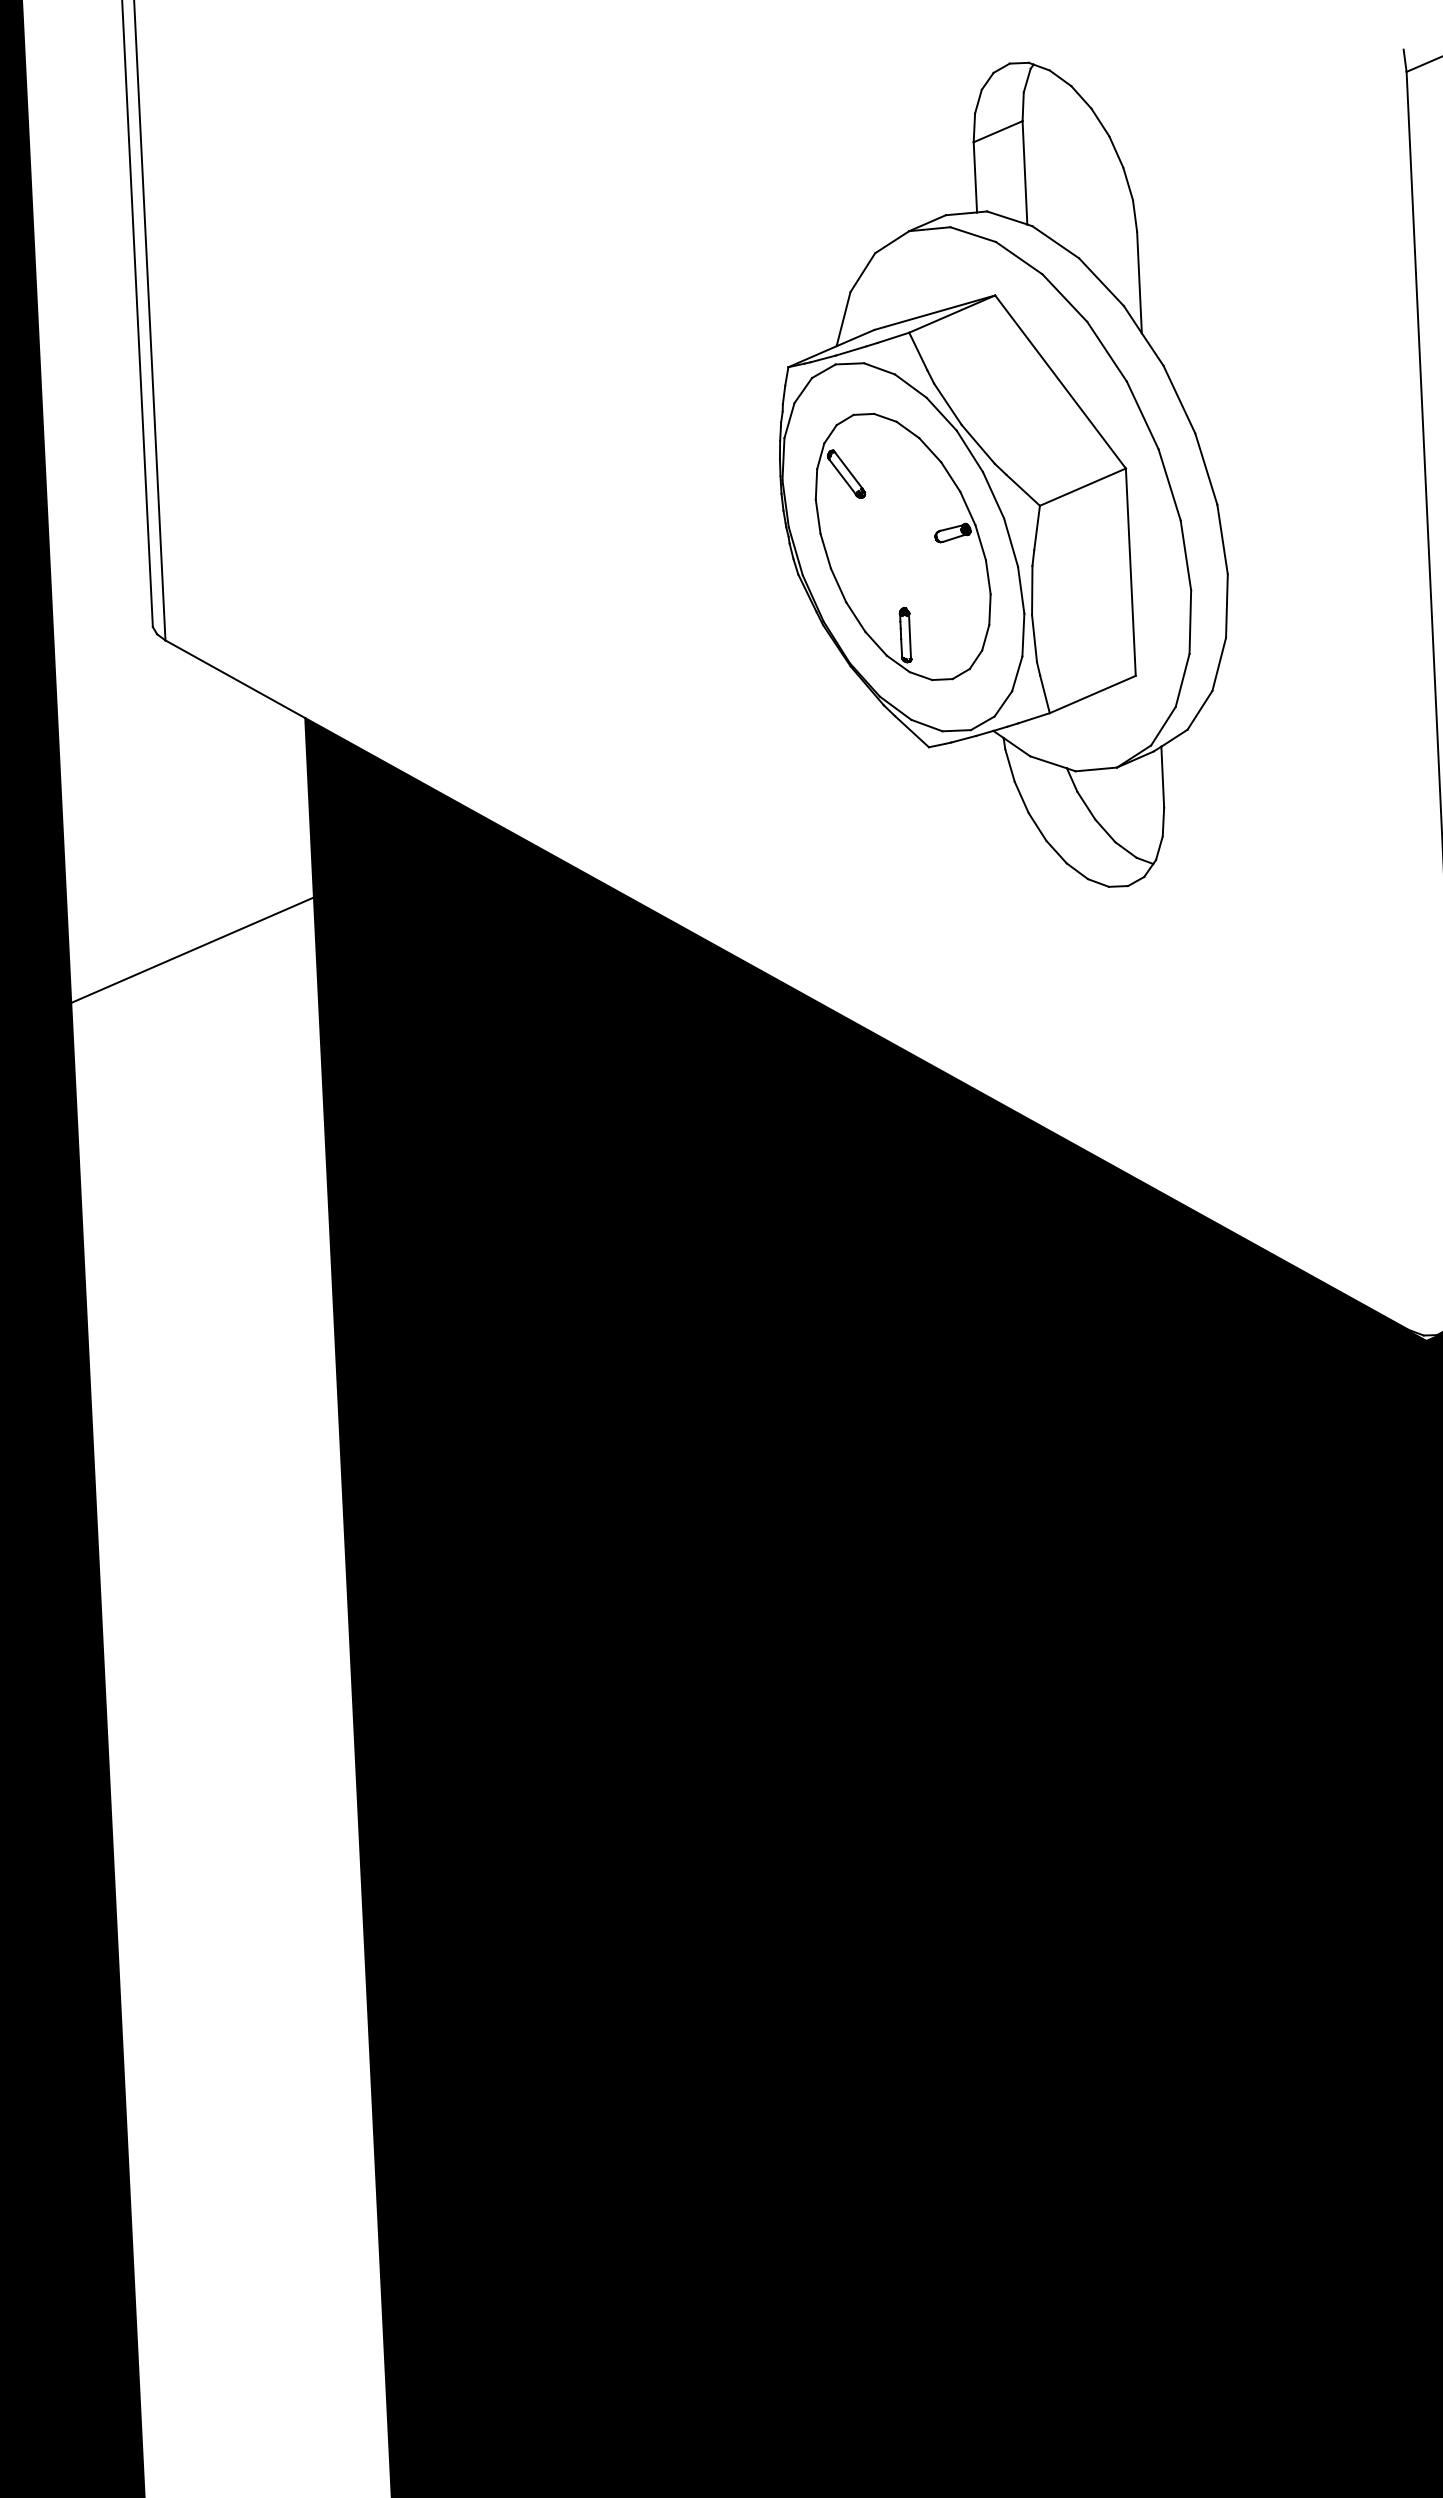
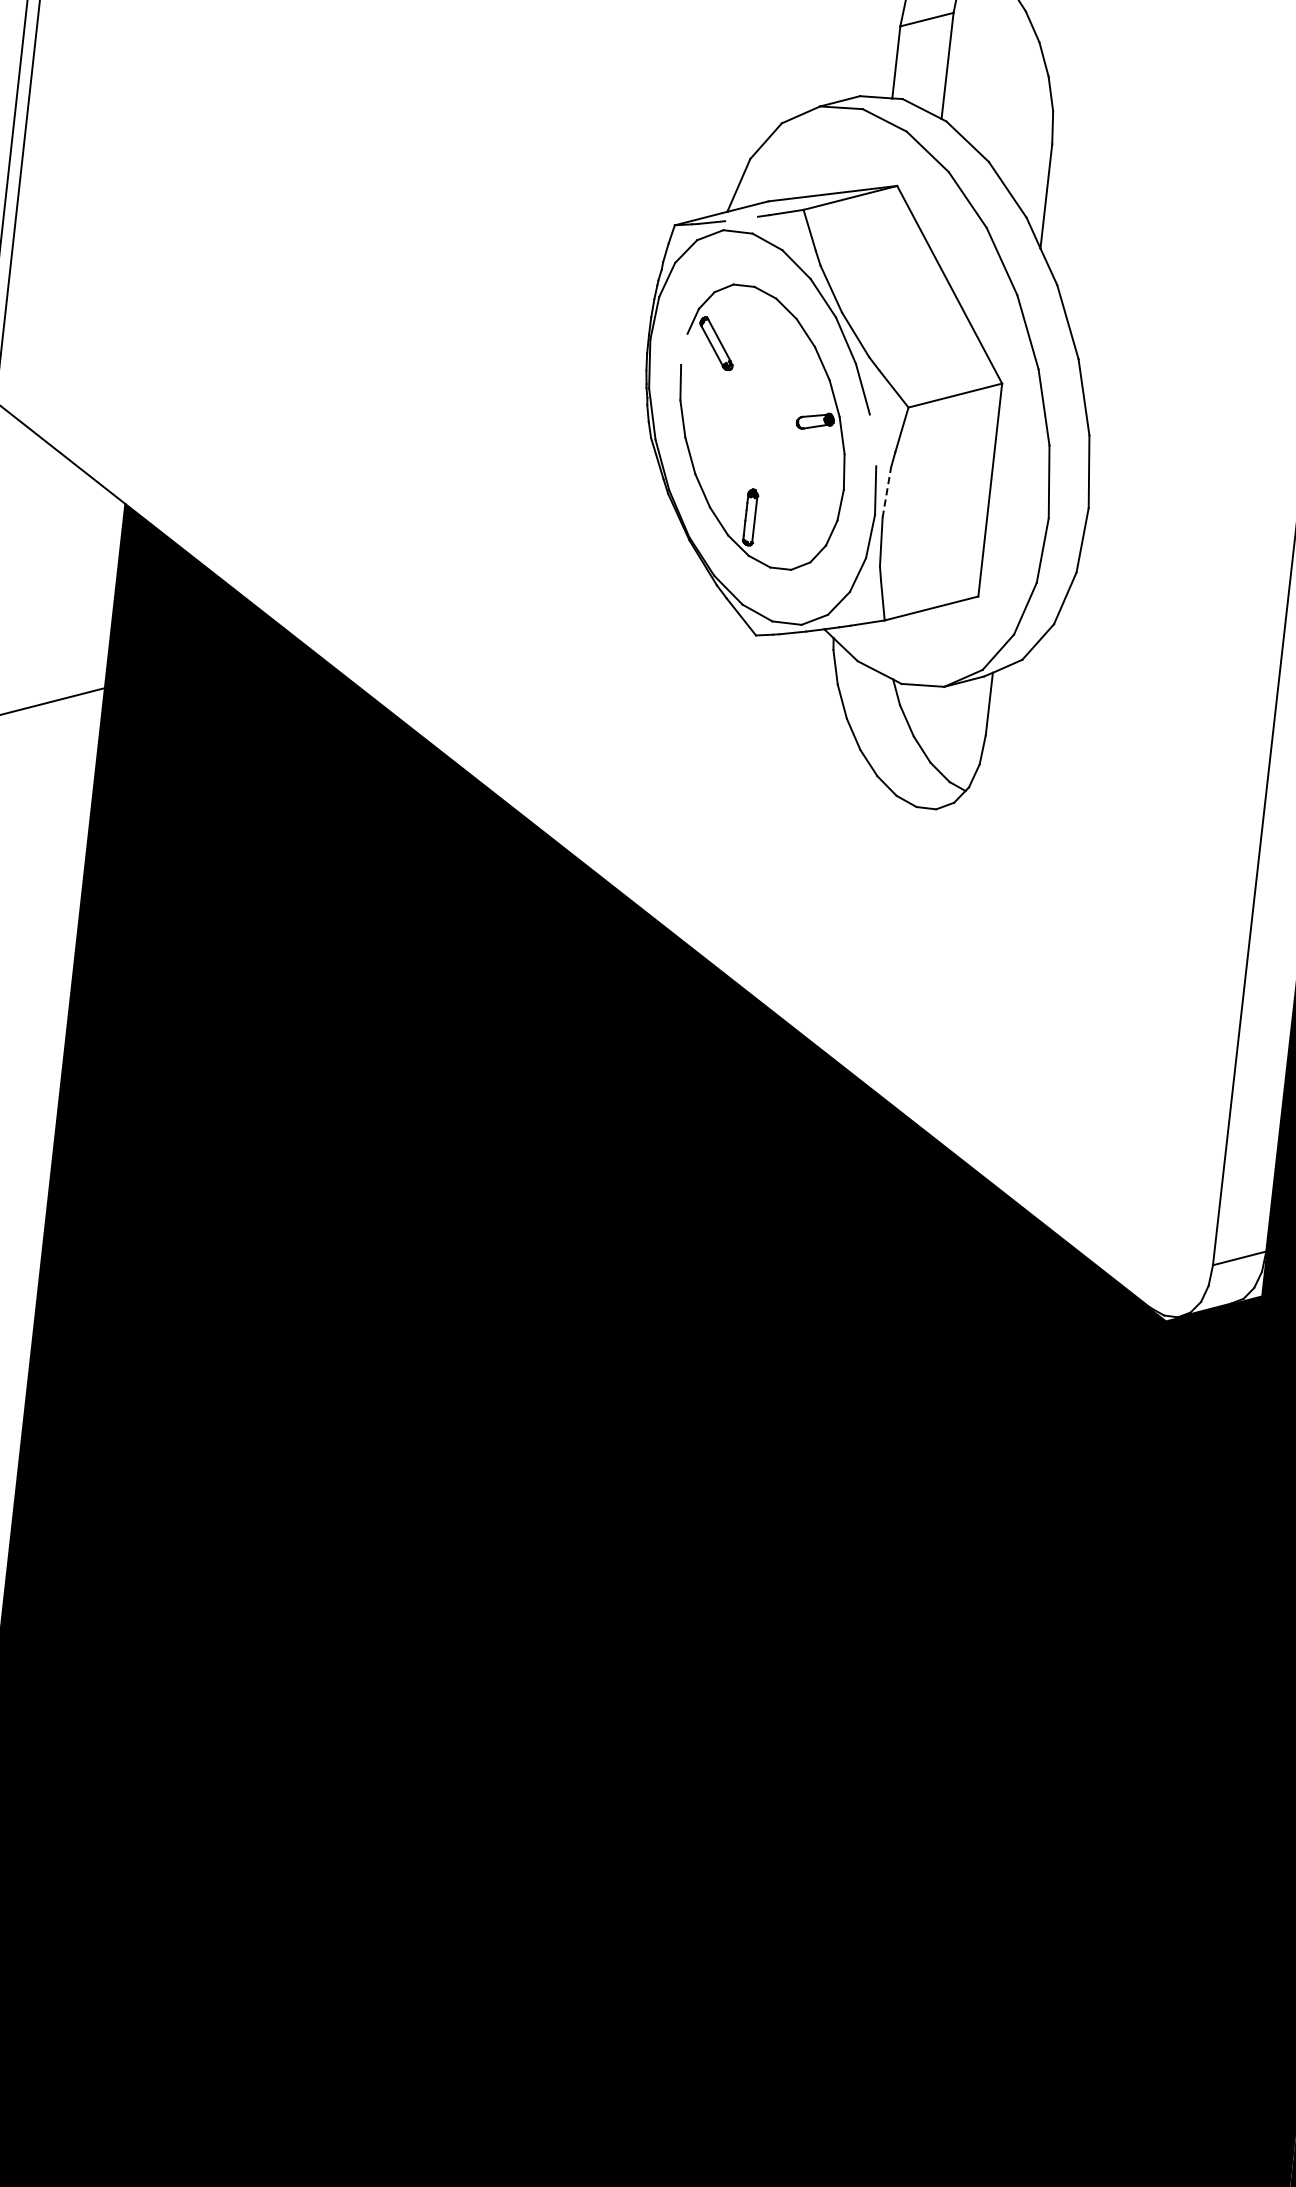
line: (850, 350) -> (740, 218), removed
line: (816, 484) -> (684, 349), removed
line: (1011, 542) -> (873, 440), removed
line: (1032, 590) -> (887, 492), solid -> dashed

